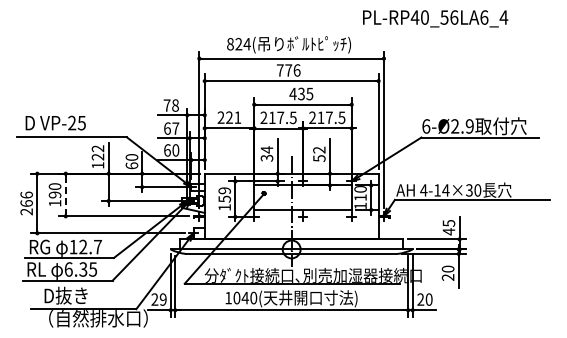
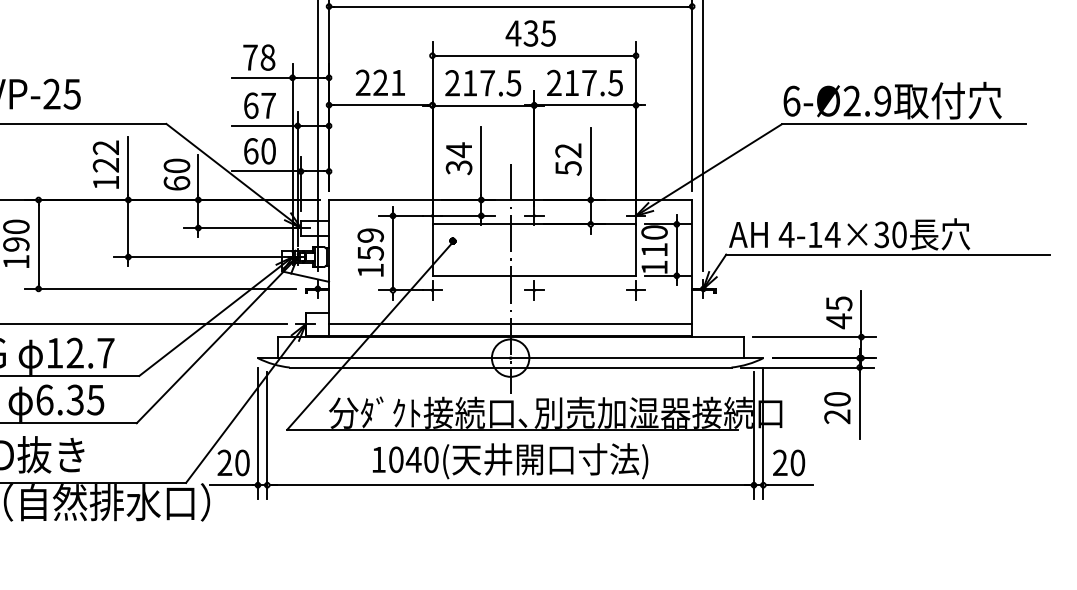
line: (65, 195) -> (38, 245), dashed -> solid
line: (291, 233) -> (510, 324), added
text: (162, 299) -> (240, 462), 29 -> 20

